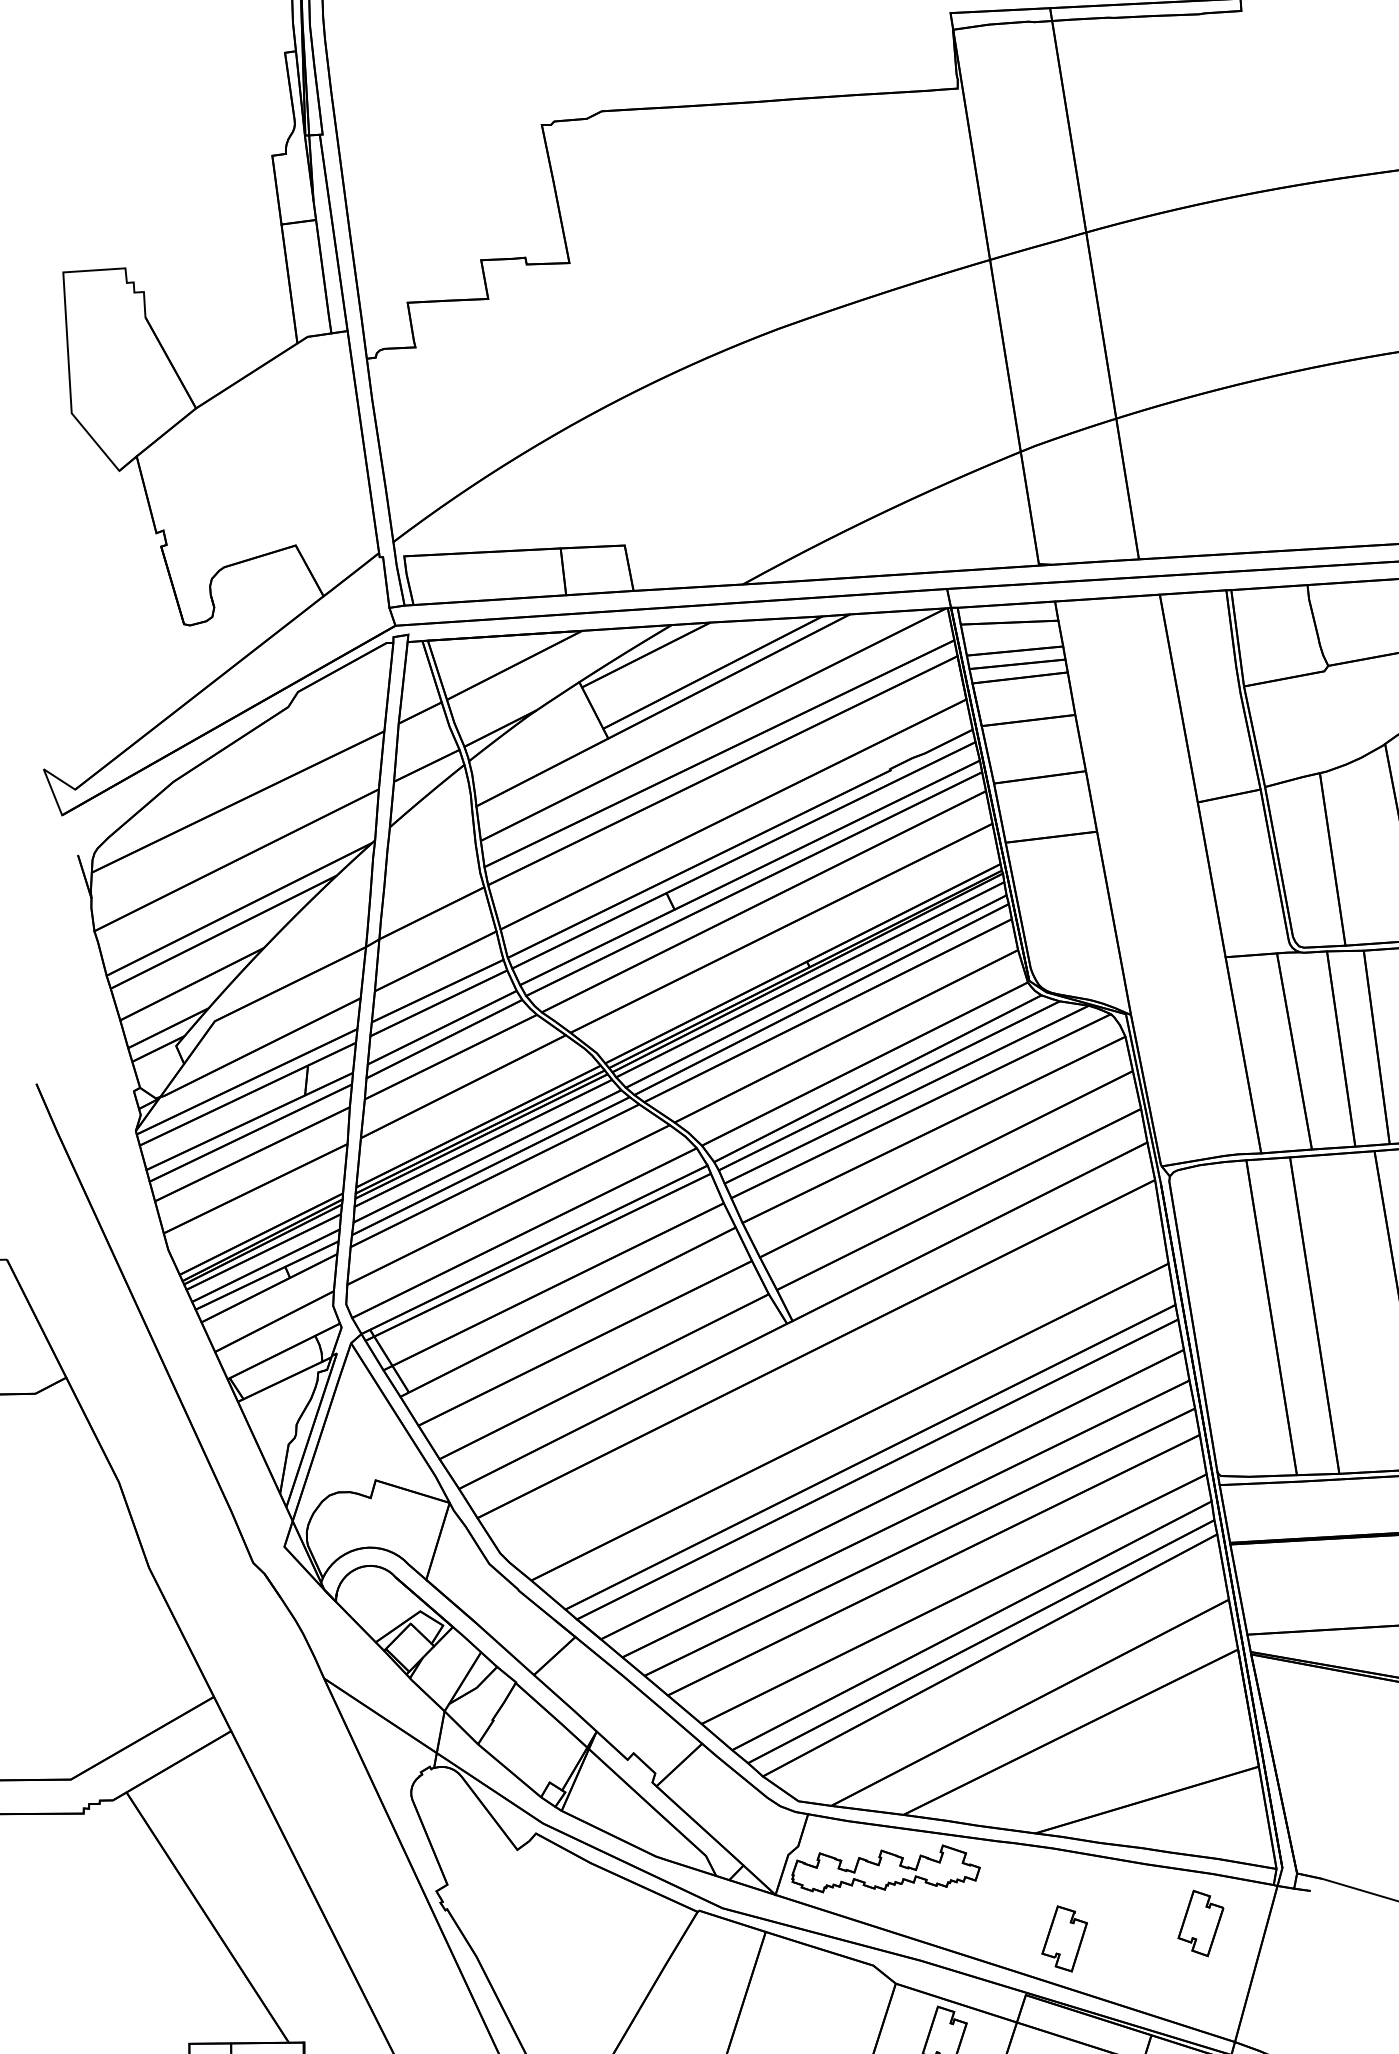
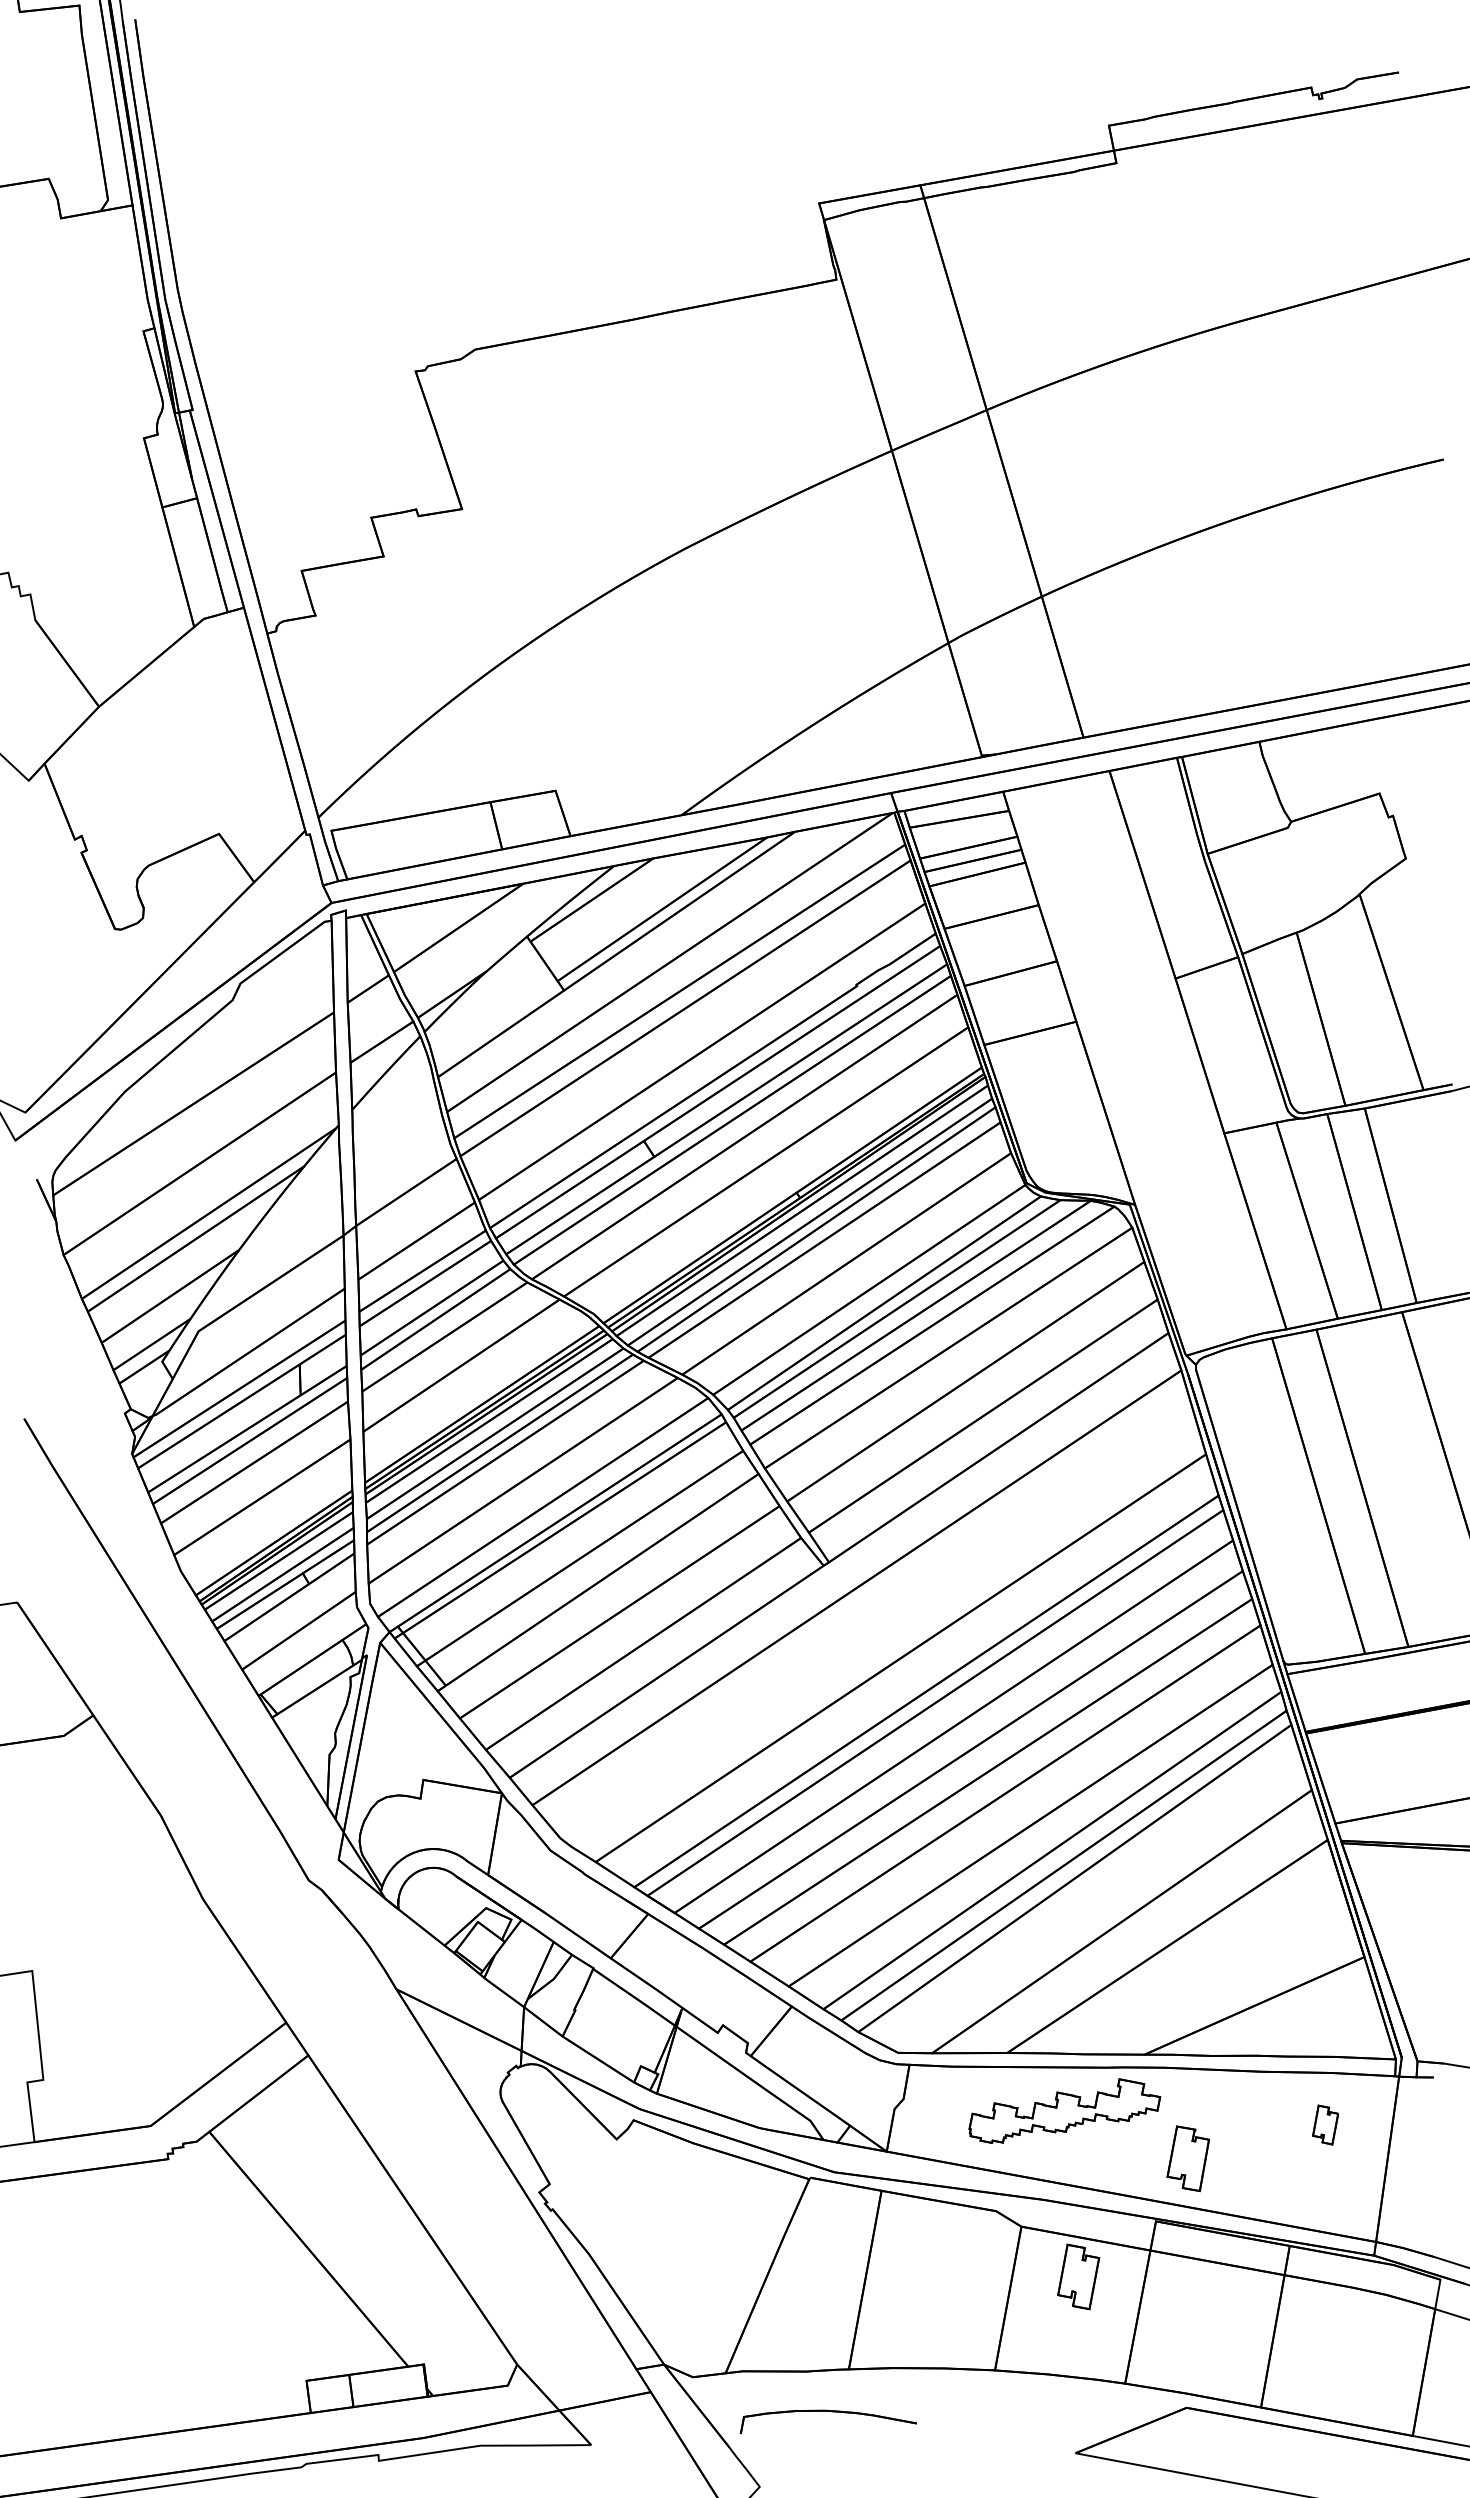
part: (886, 1868) -> (1064, 2110), moved
part: (1200, 1922) -> (1325, 2124), size x0.6

